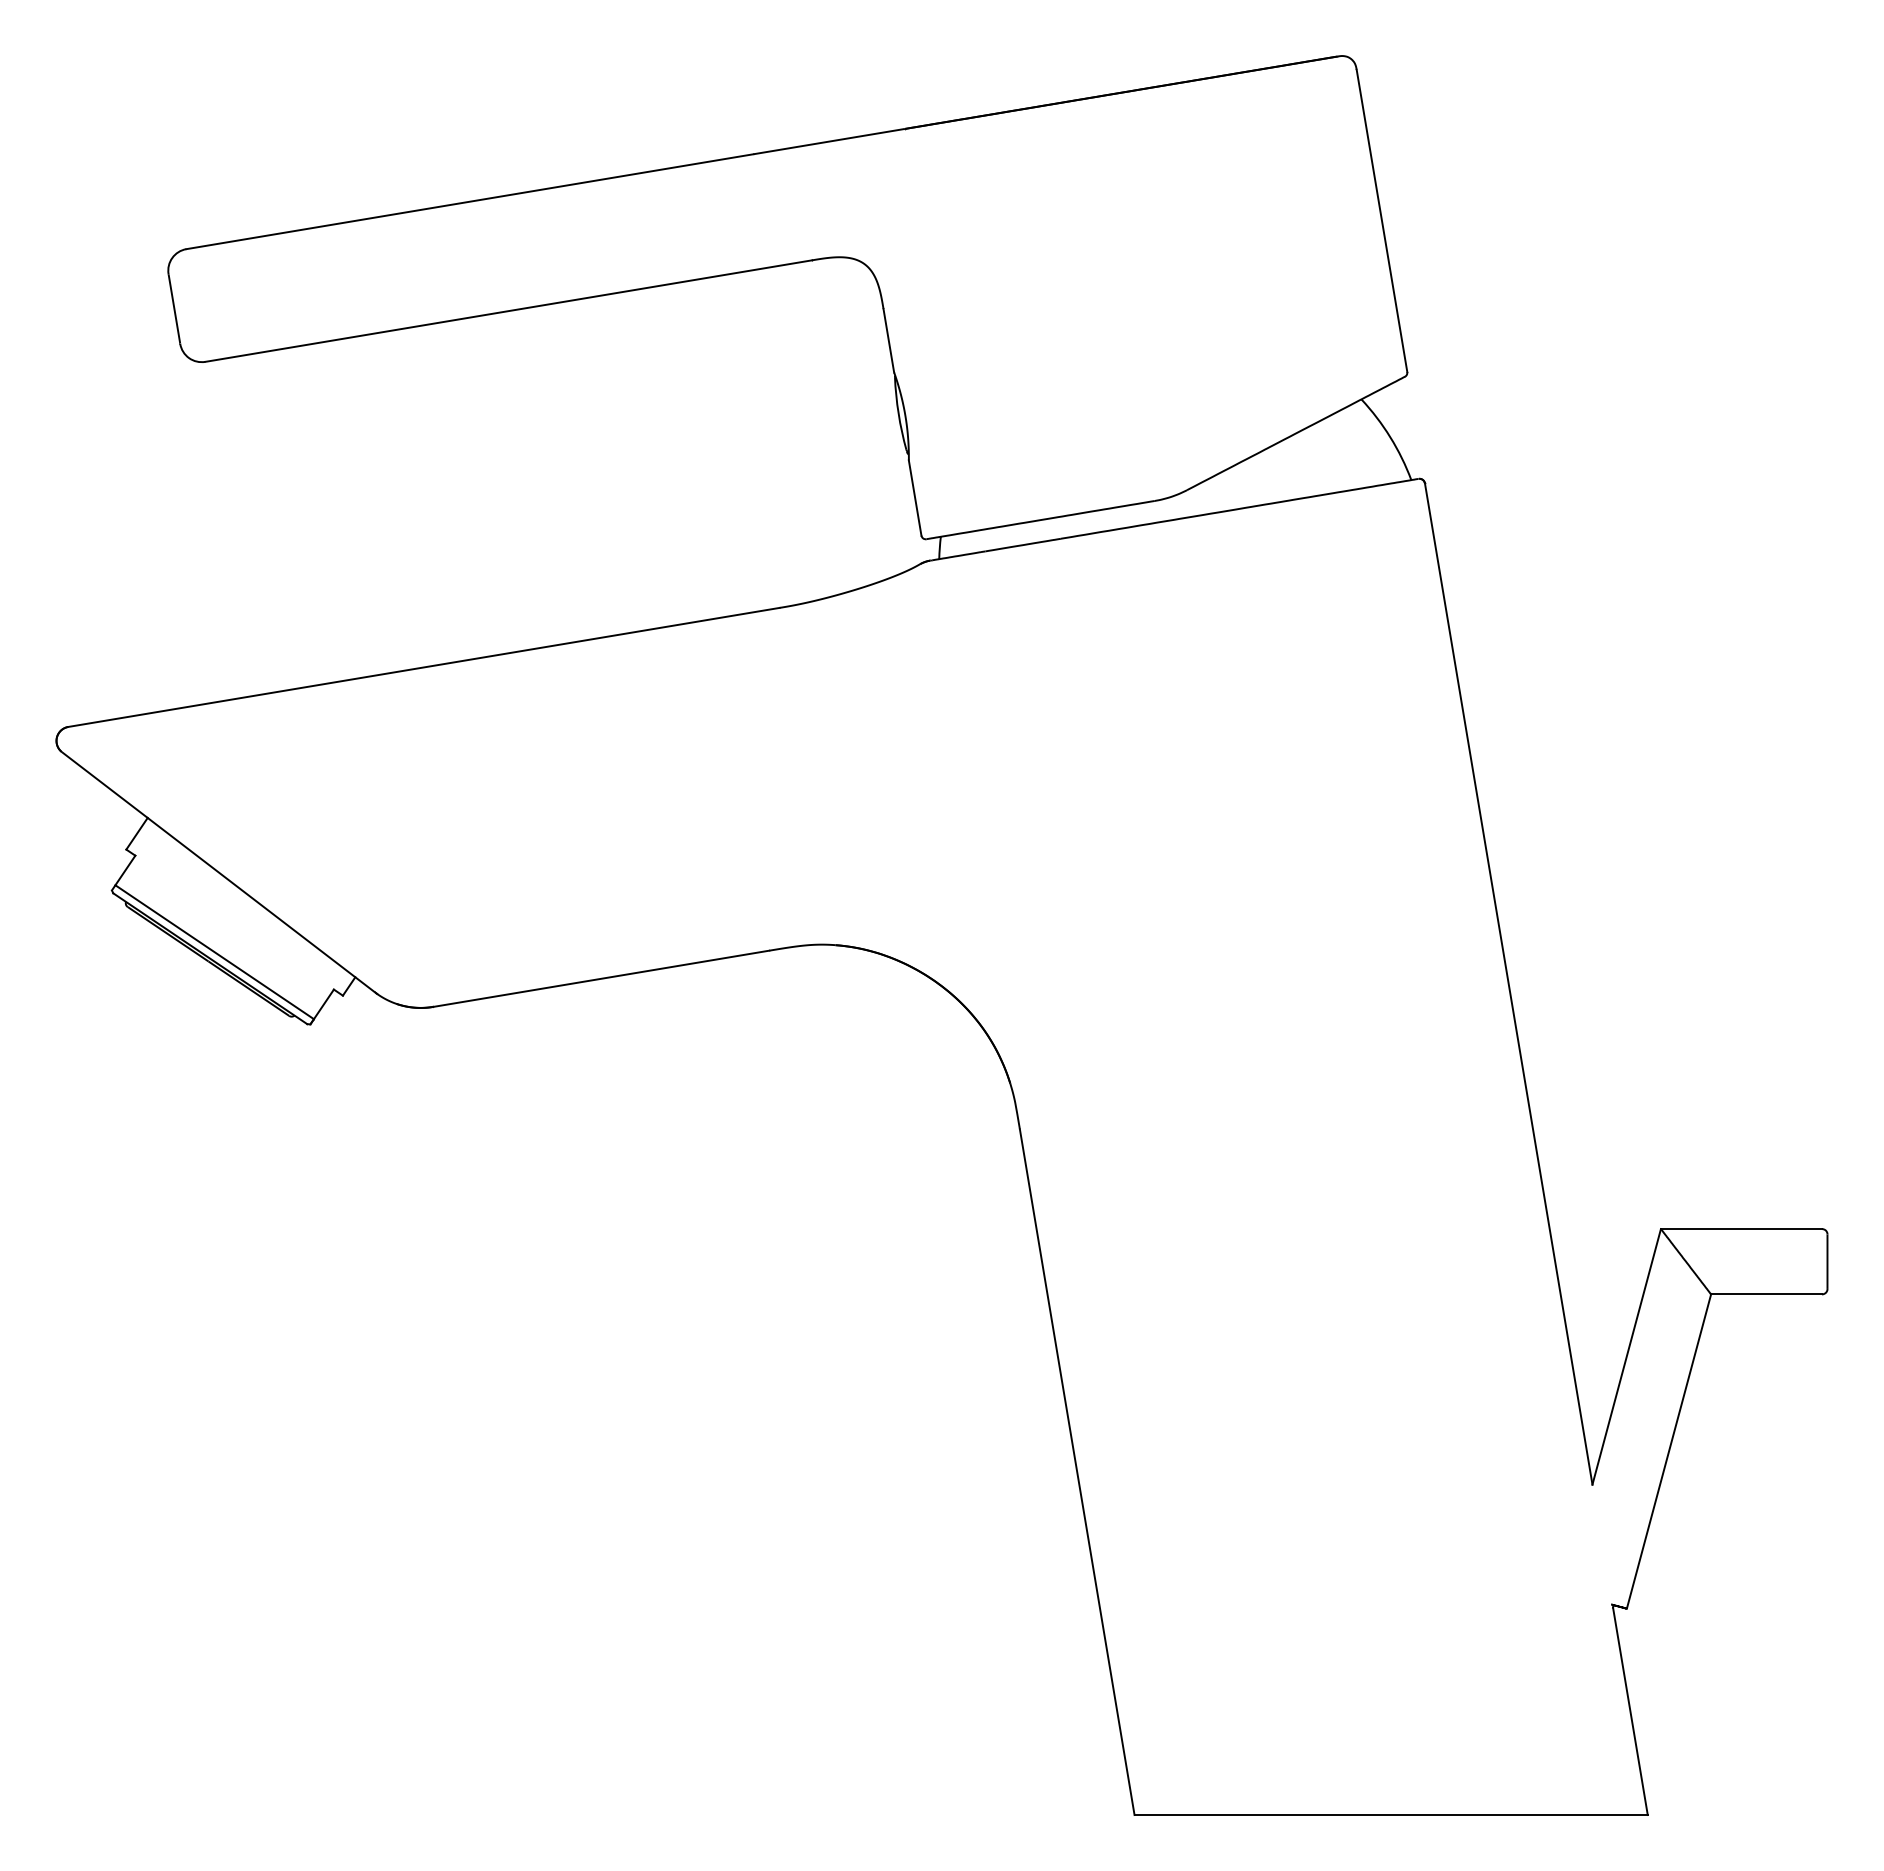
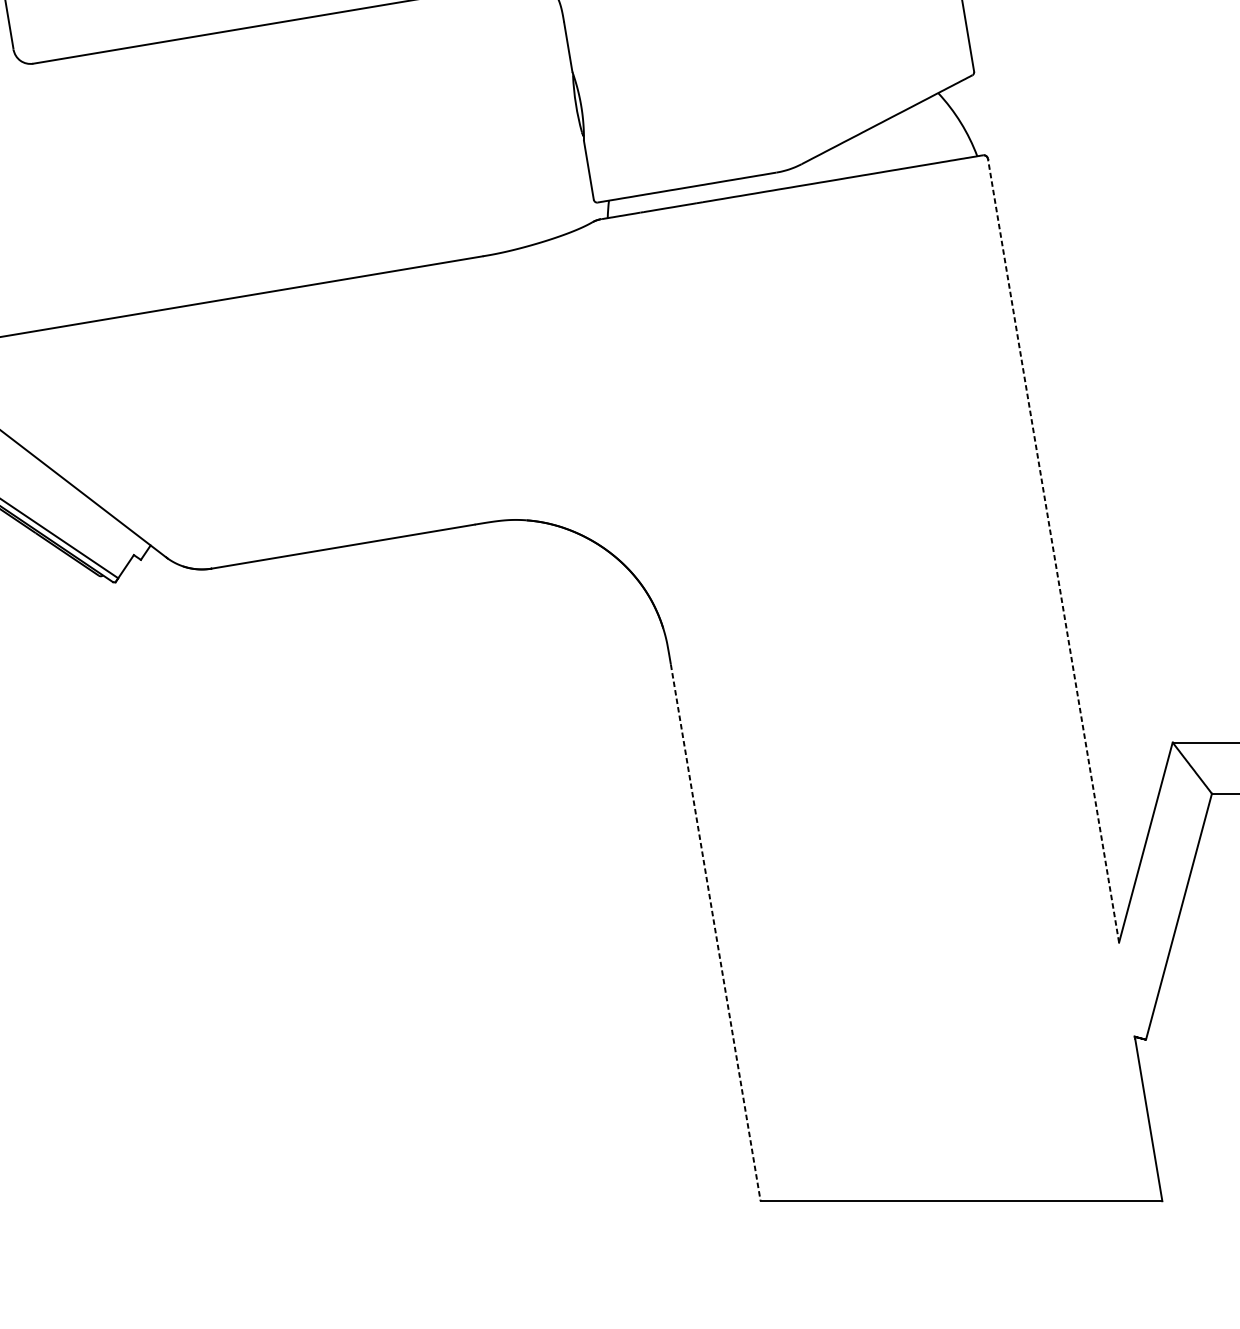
line: (1508, 984) -> (1053, 551), solid -> dashed
line: (1077, 1472) -> (715, 933), solid -> dashed

